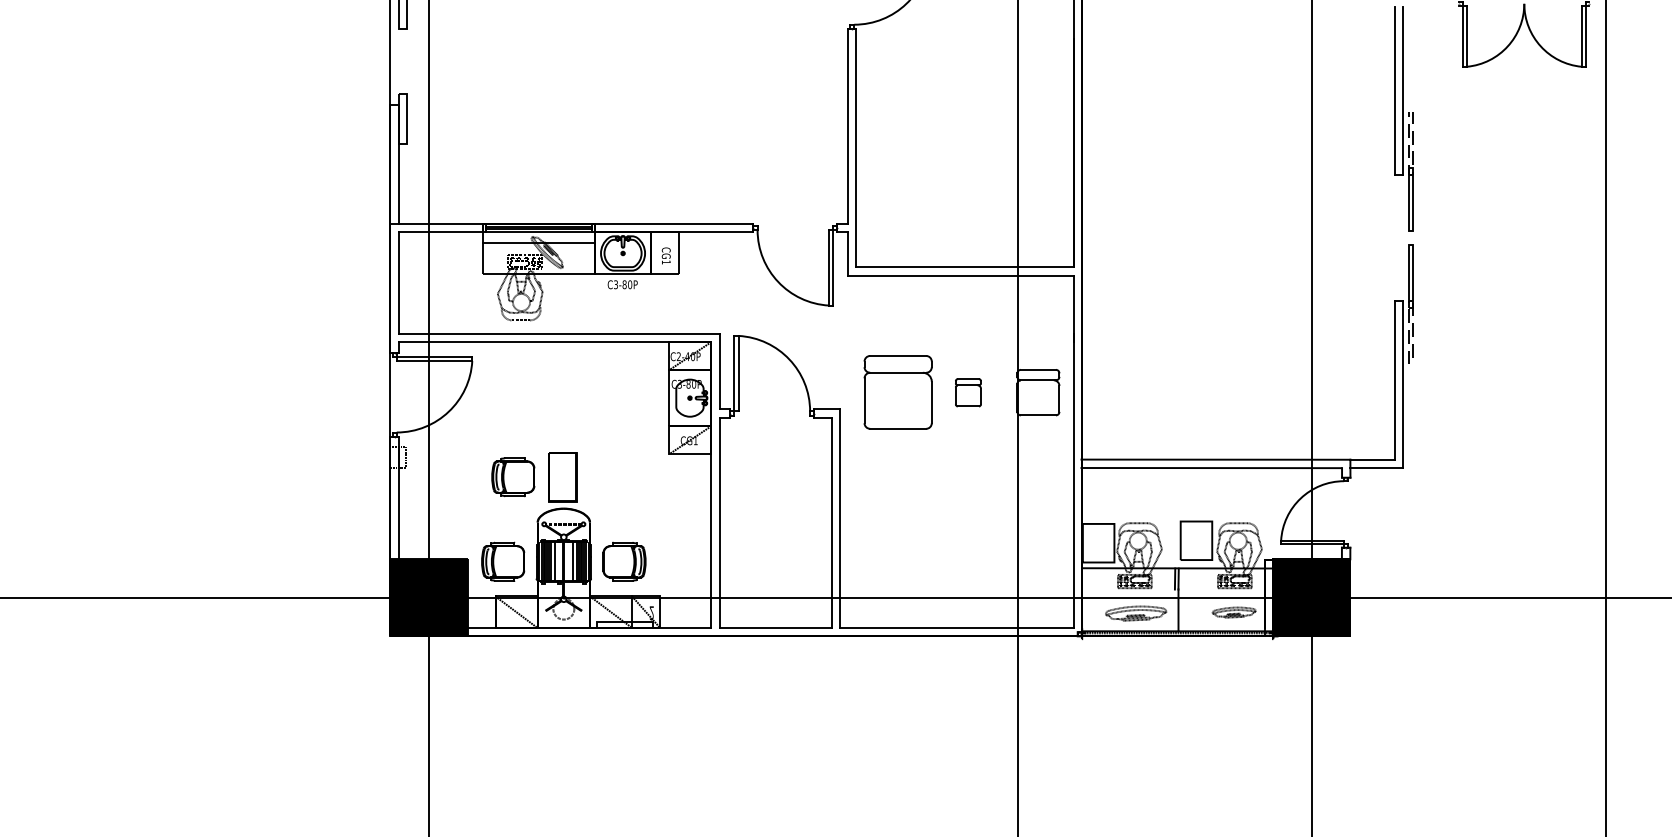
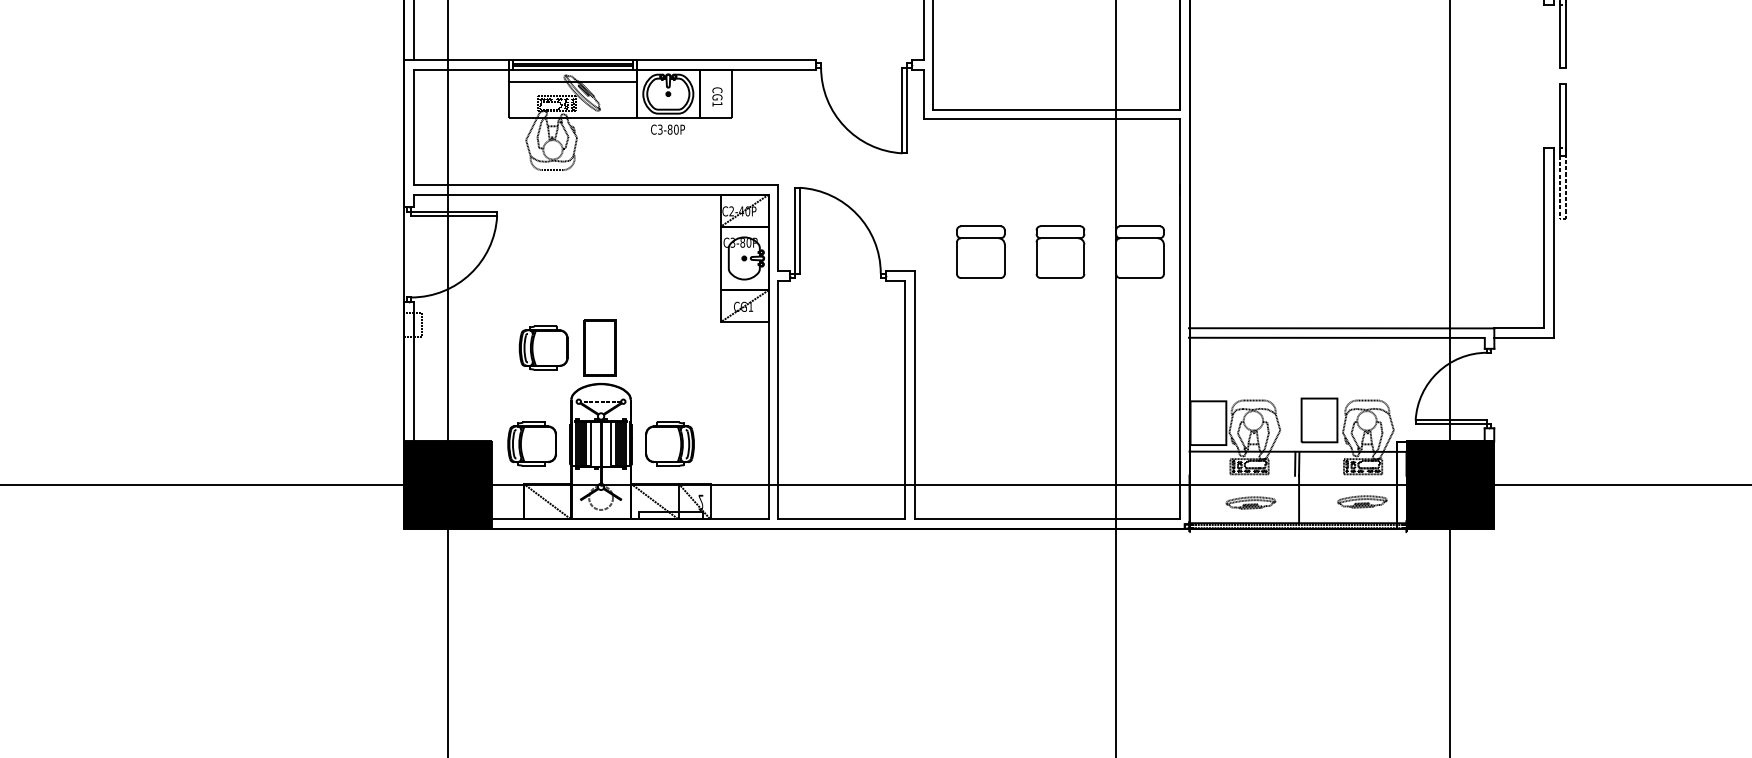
part: (898, 392) -> (981, 252), size x0.62
part: (968, 392) -> (1060, 252), size x1.67
part: (1135, 613) -> (1250, 503), size x0.71

